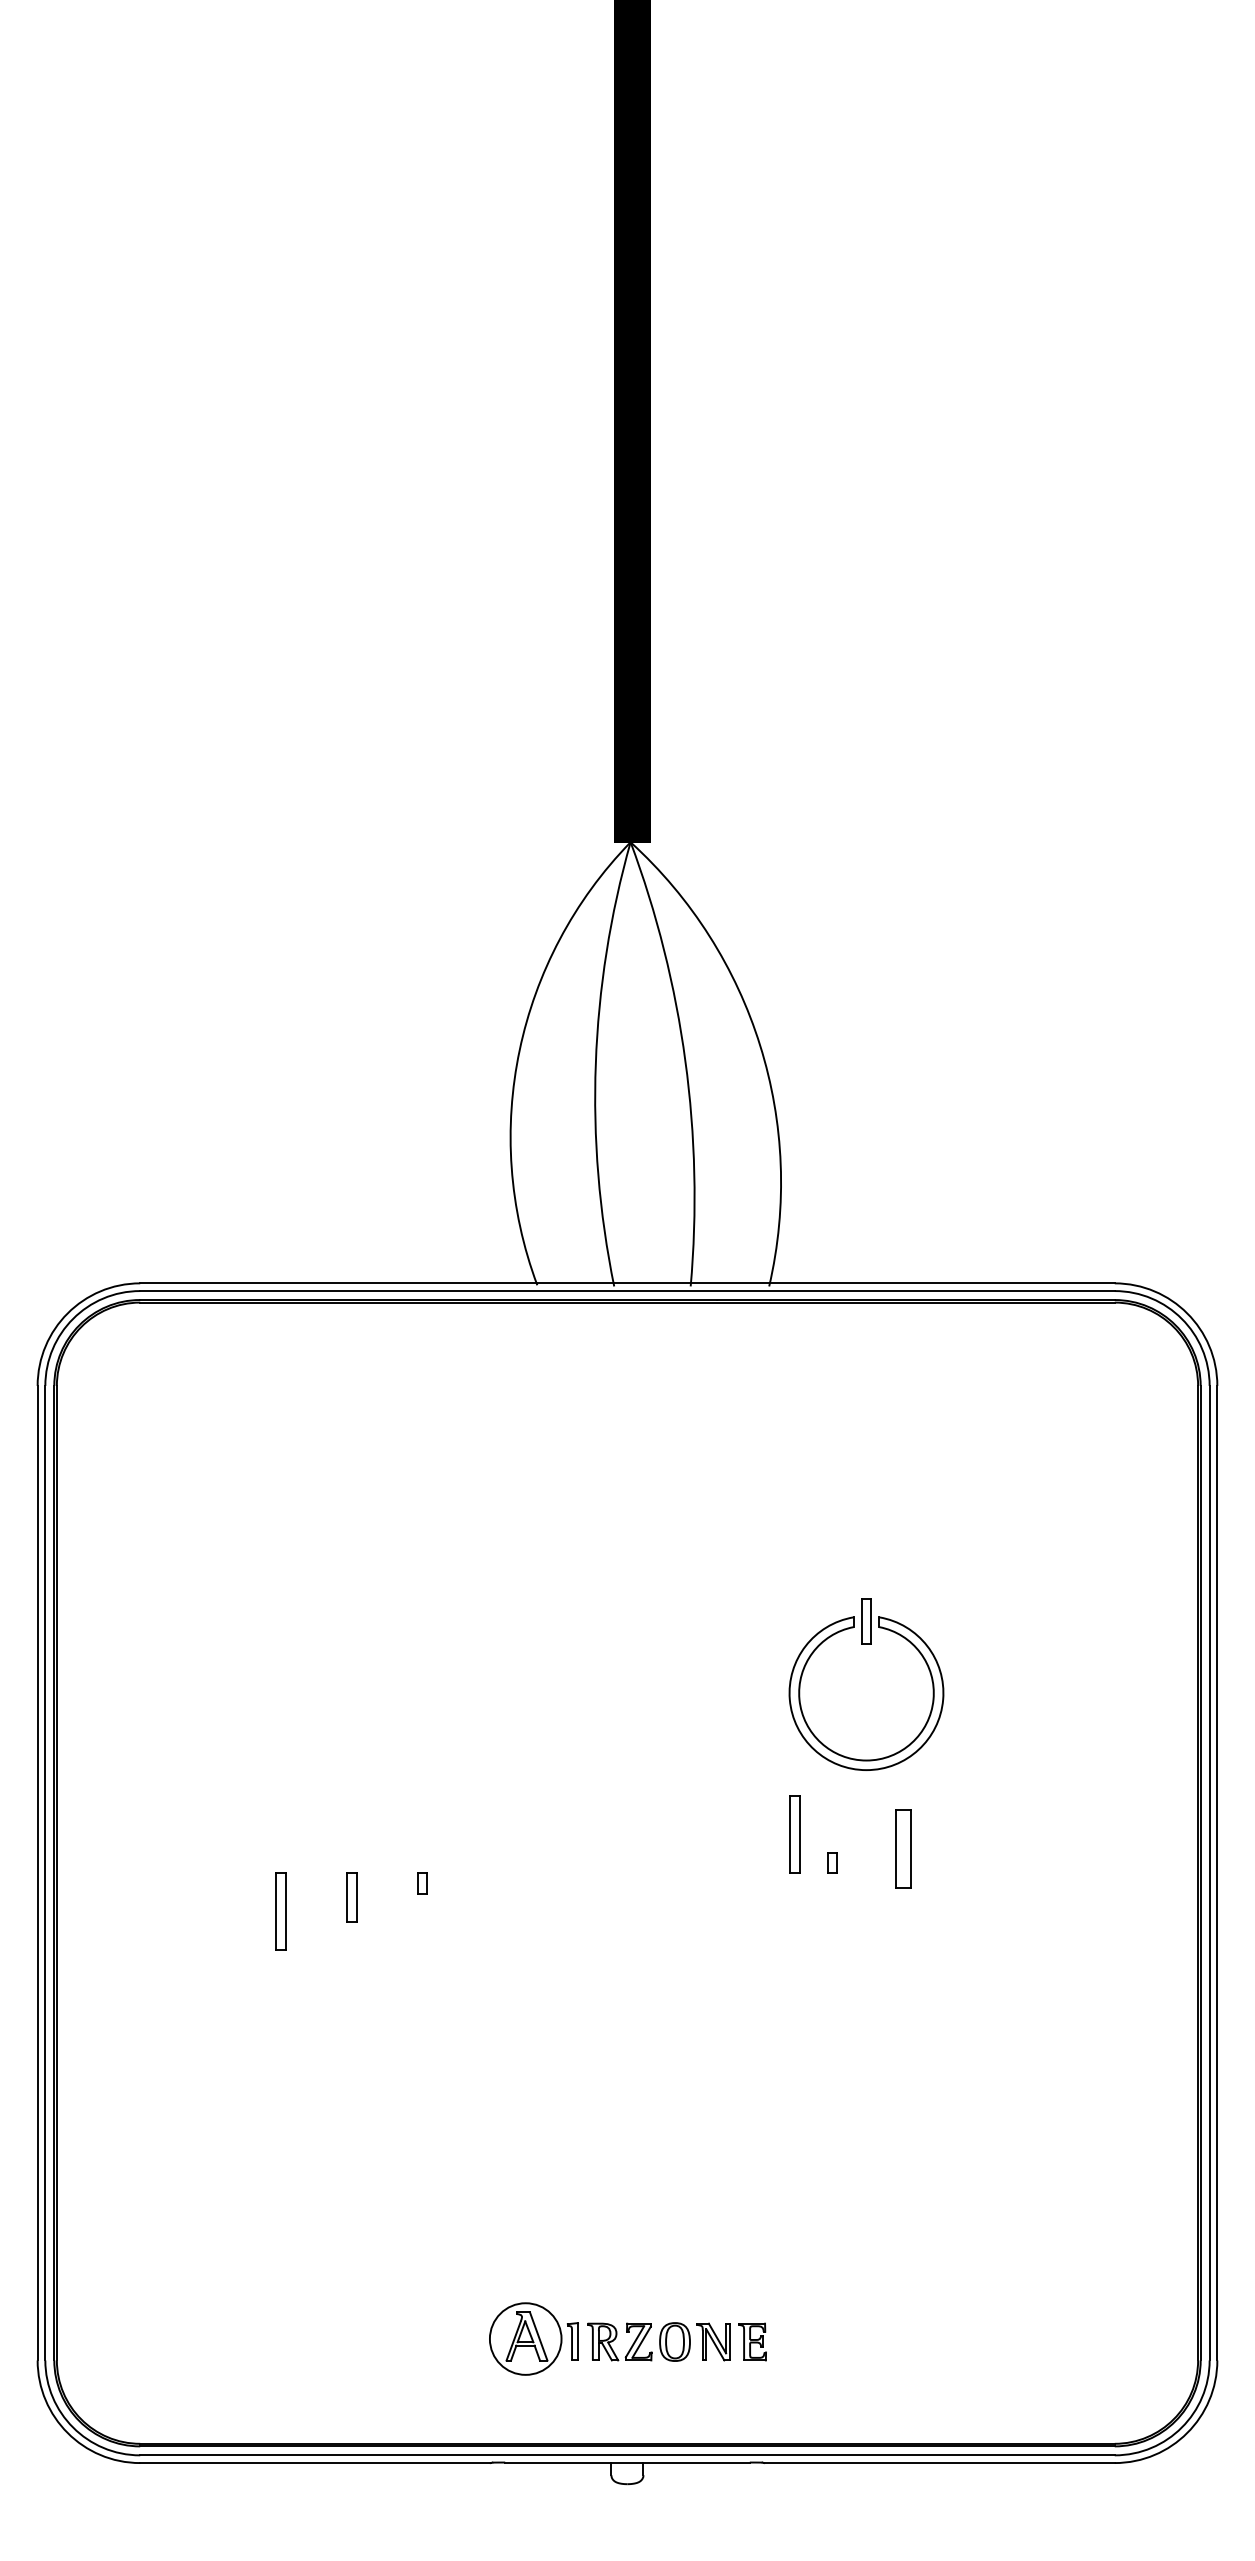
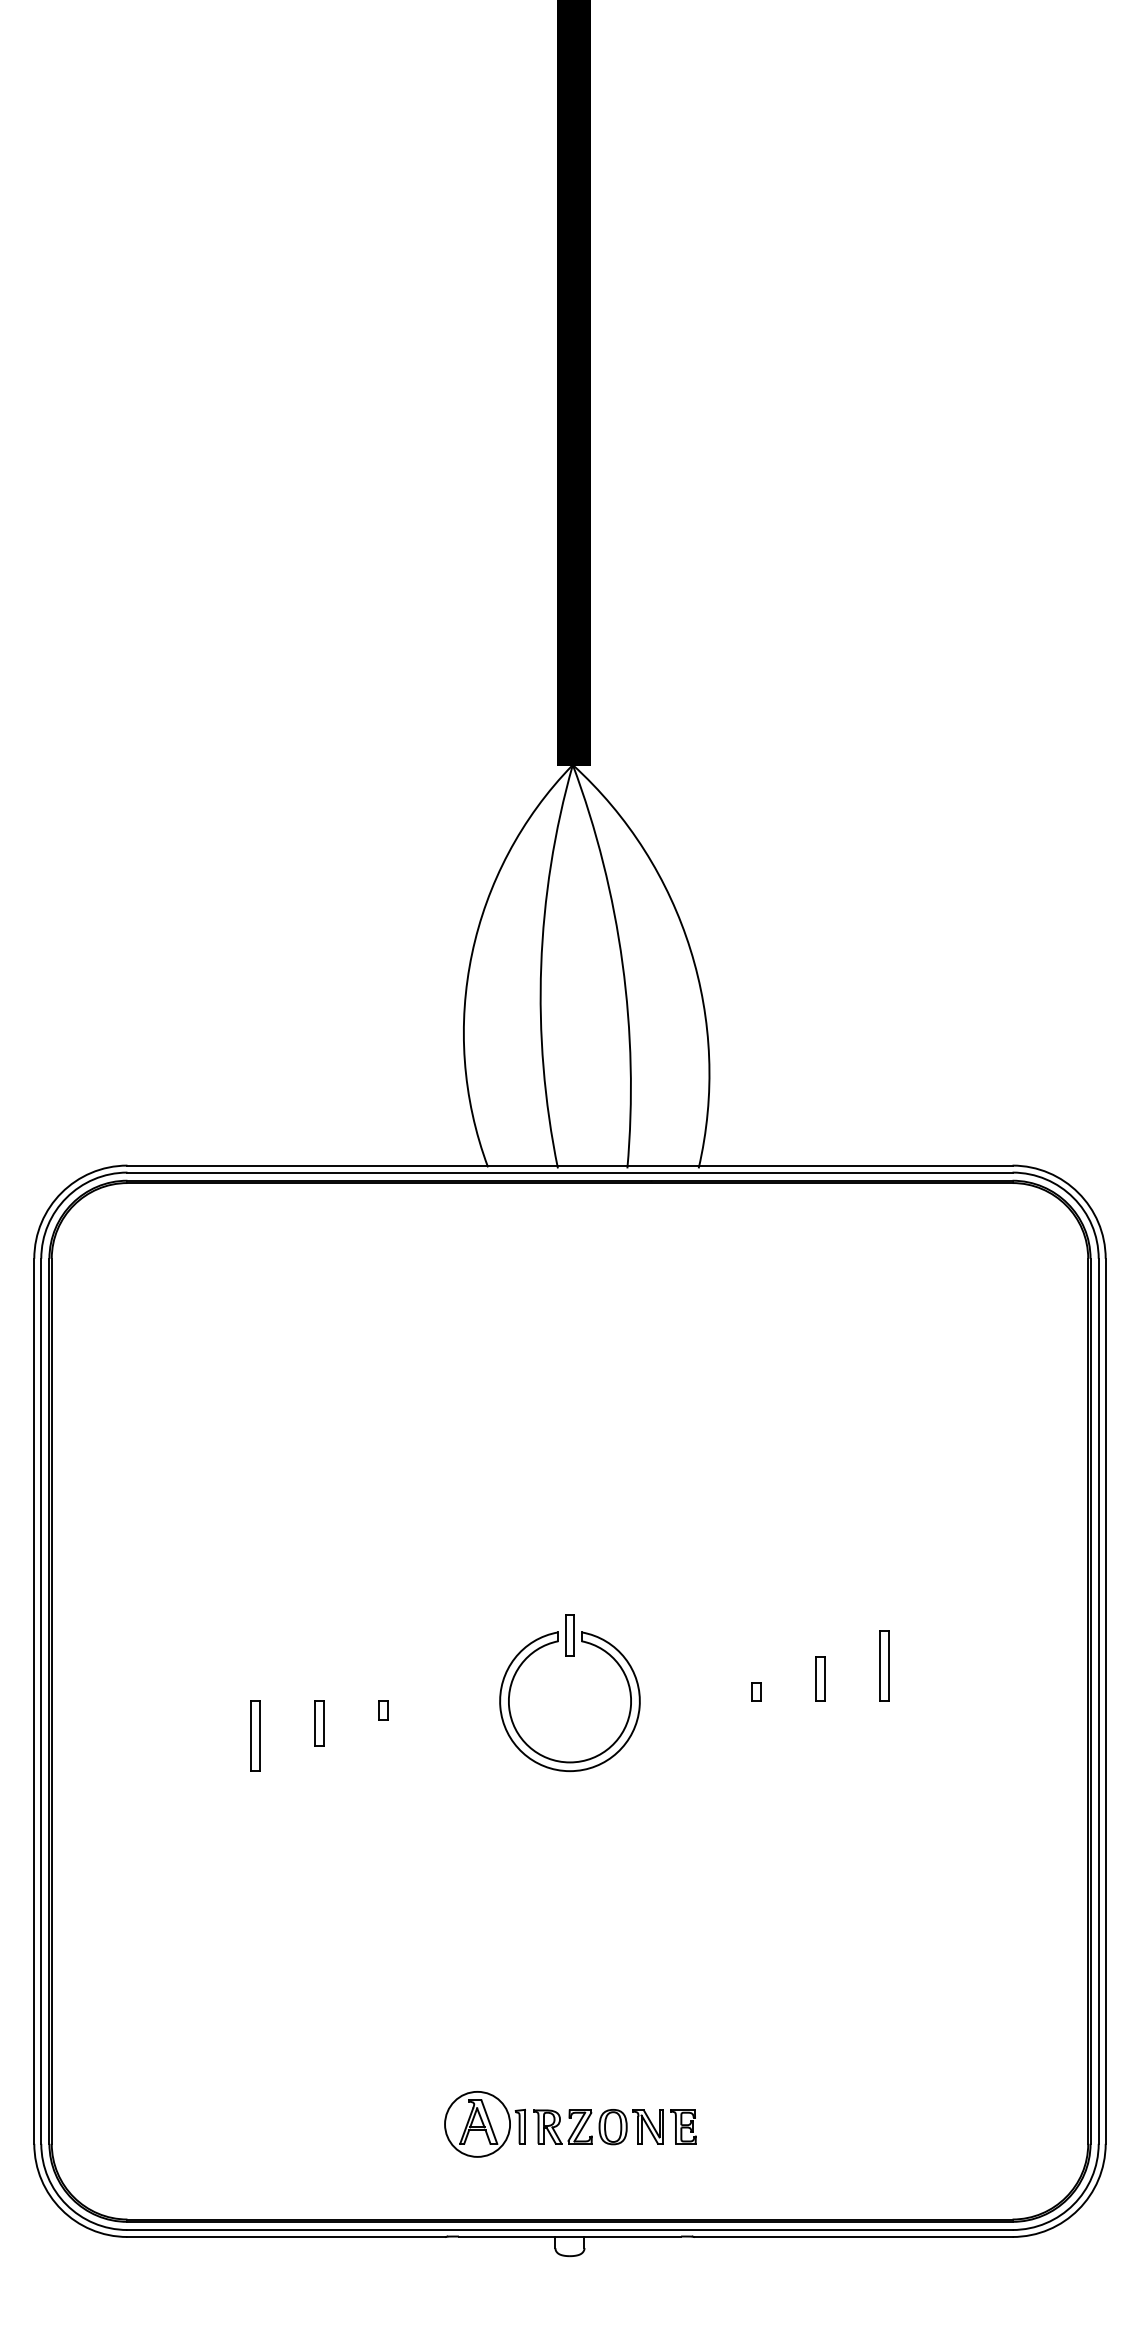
part: (866, 1644) -> (570, 1657), moved
part: (794, 1834) -> (884, 1666), moved
part: (902, 1848) -> (819, 1678), size x0.62

